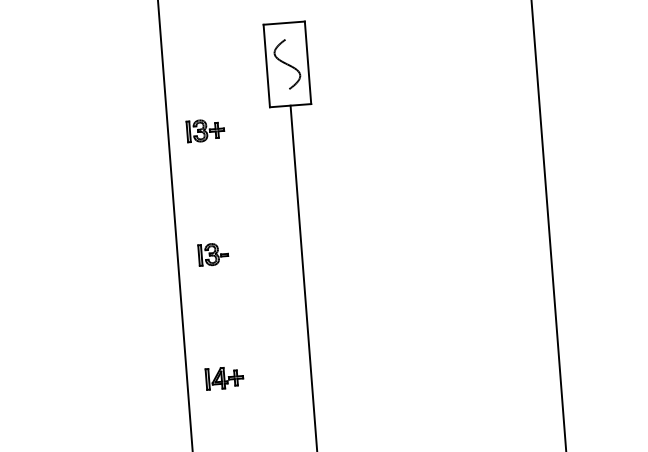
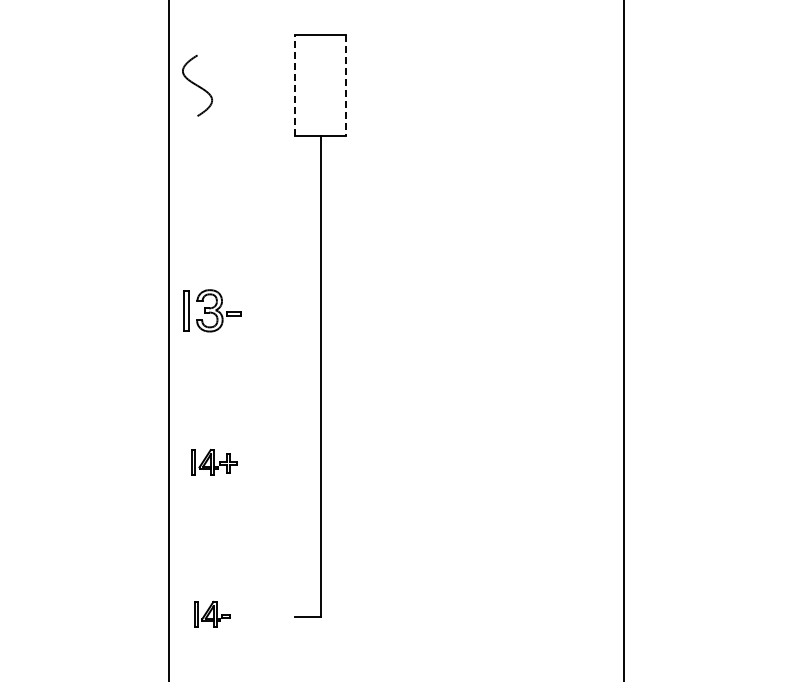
line: (307, 62) -> (345, 85), solid -> dashed
part: (287, 64) -> (197, 85), moved
line: (266, 65) -> (295, 85), solid -> dashed
part: (205, 130) -> (214, 158), removed
part: (213, 254) -> (212, 310), size x1.6

